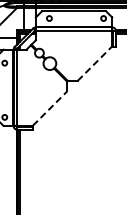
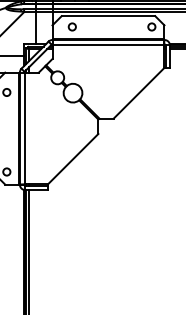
line: (95, 63) -> (139, 92), dashed -> solid
line: (50, 108) -> (73, 158), dashed -> solid

